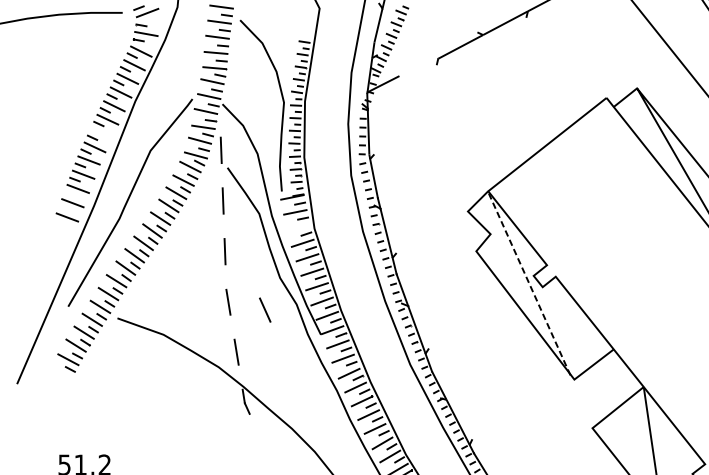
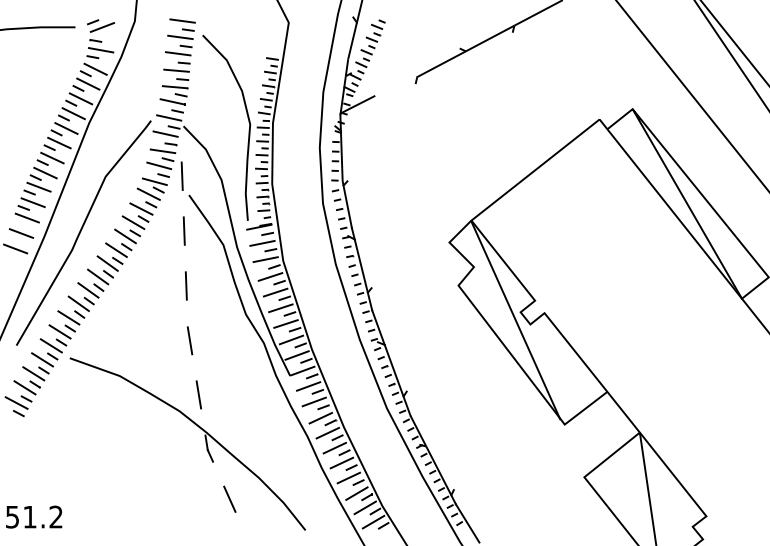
line: (101, 133) -> (52, 157), added
line: (298, 227) -> (265, 259), added
line: (529, 284) -> (516, 321), dashed -> solid
line: (264, 309) -> (229, 498), moved

